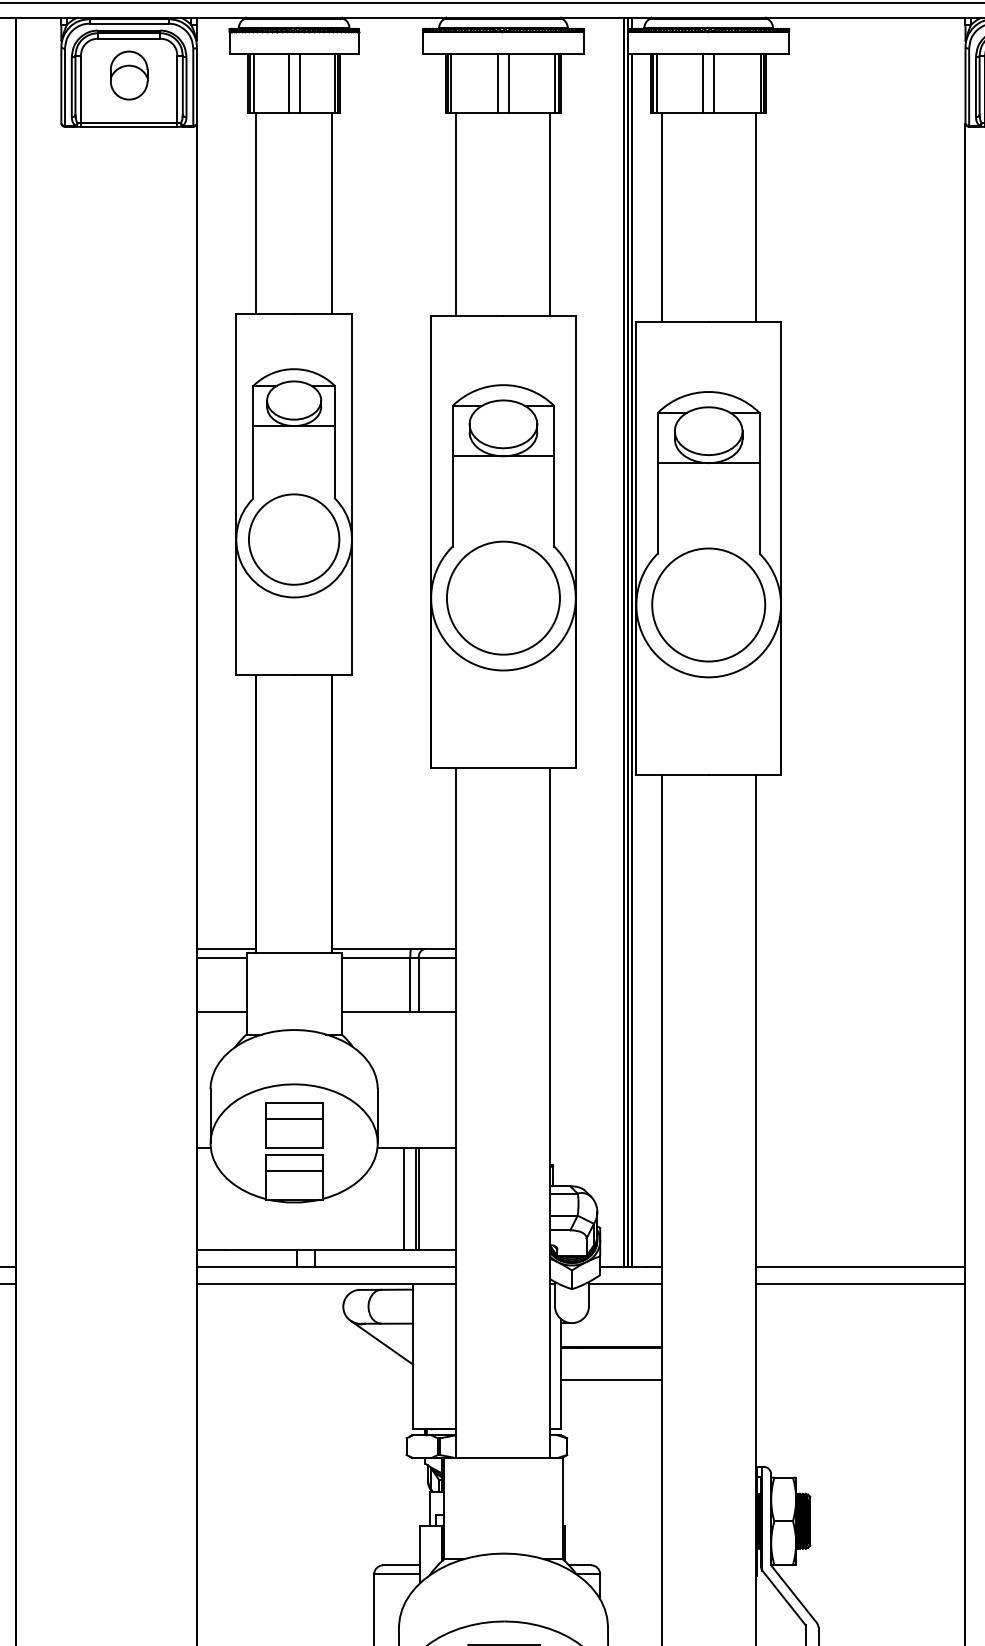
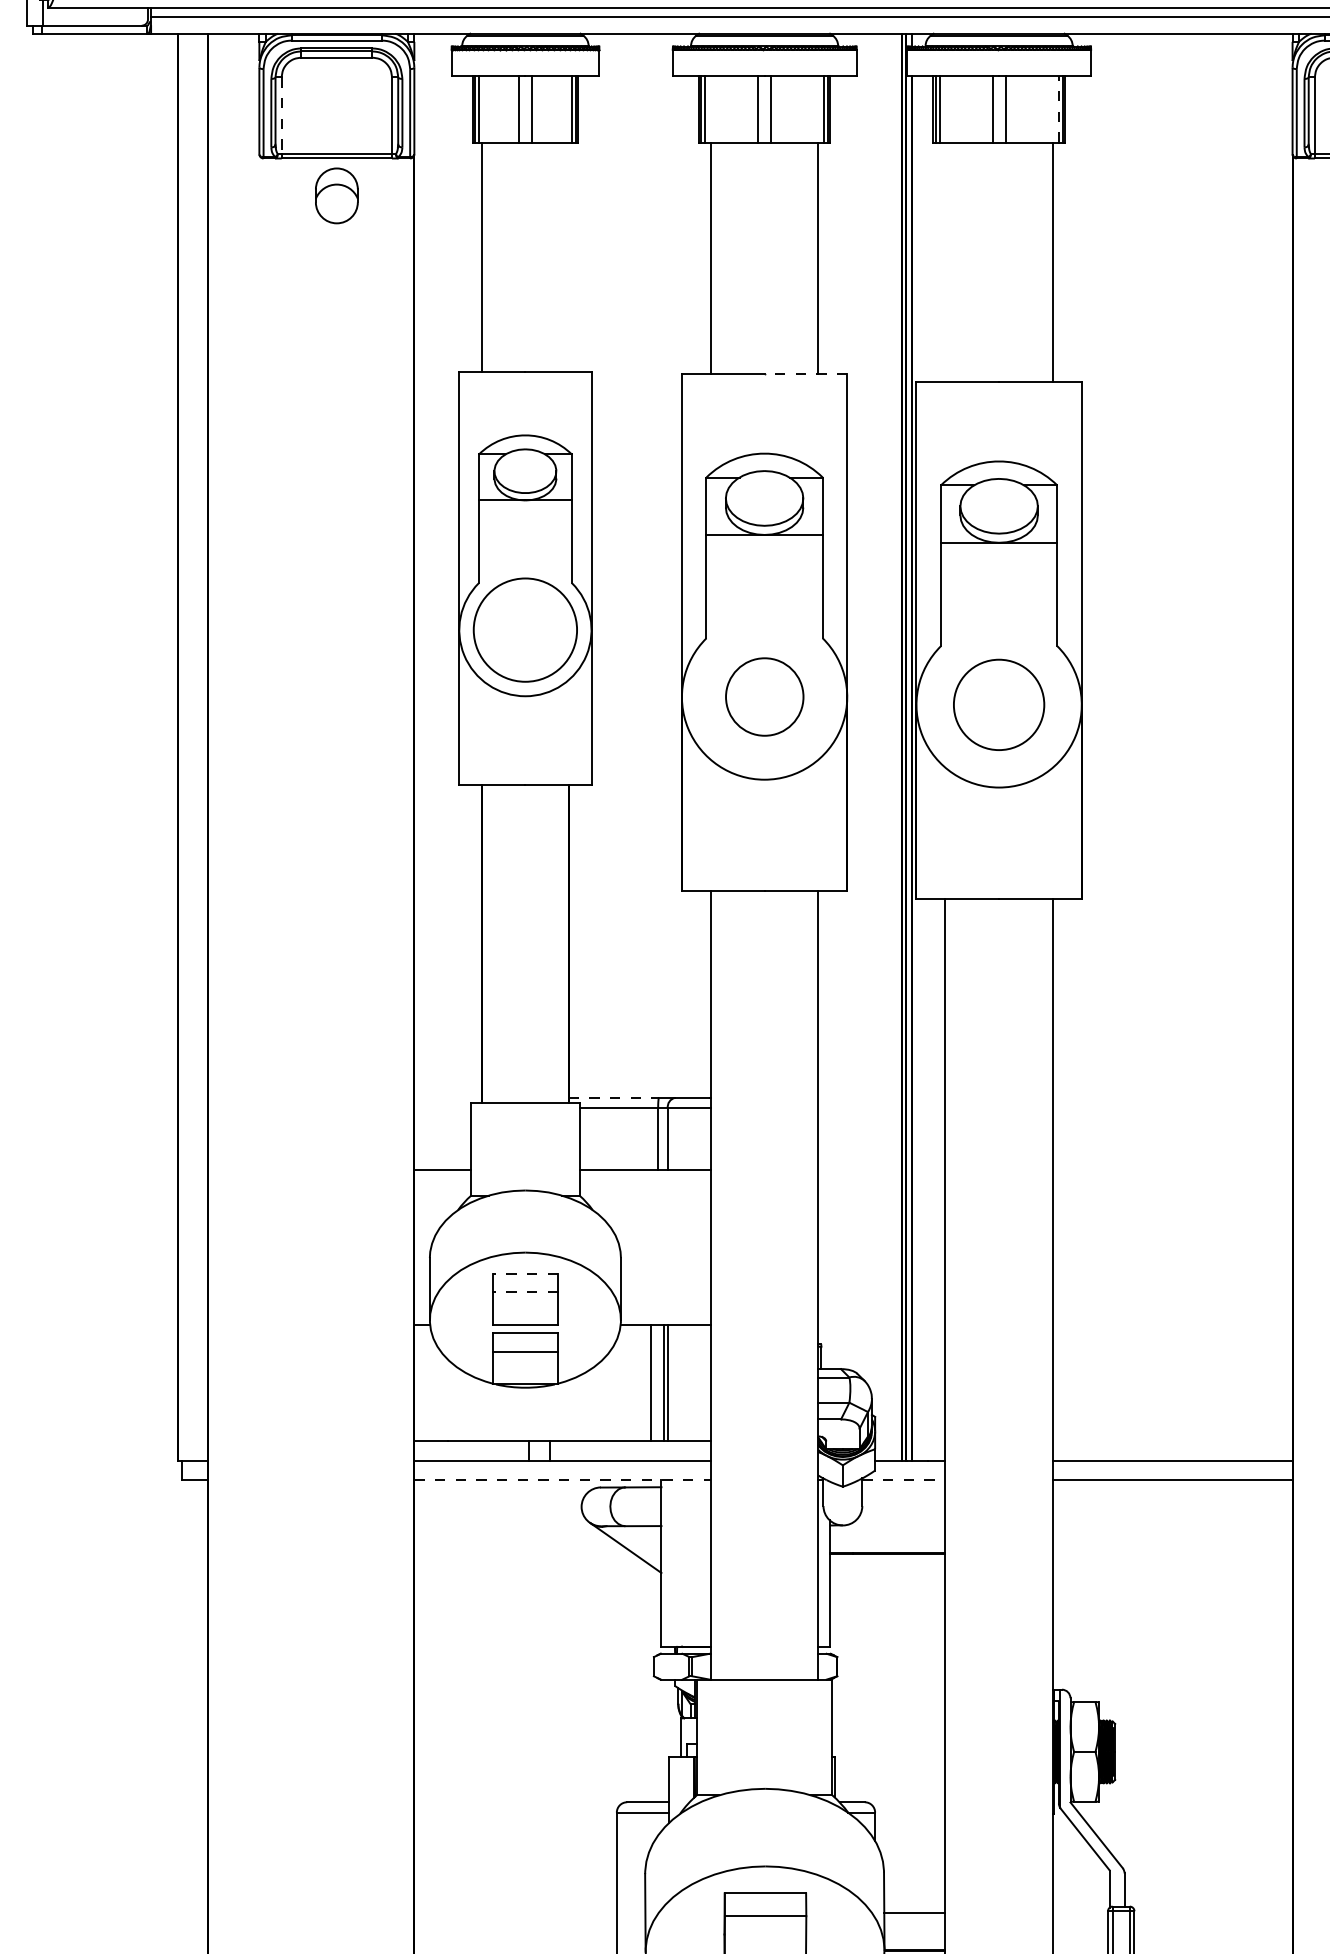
part: (128, 75) -> (336, 195), moved
line: (760, 83) -> (1058, 109), solid -> dashed
line: (80, 90) -> (281, 116), solid -> dashed
line: (331, 212) -> (568, 256), removed
line: (661, 217) -> (945, 262), removed
line: (539, 315) -> (805, 374), solid -> dashed
circle: (503, 597) -> (764, 696), size x0.6
circle: (708, 604) -> (998, 704), size x0.7
line: (226, 948) -> (448, 1097), removed
line: (372, 948) -> (614, 1097), solid -> dashed
line: (221, 958) -> (442, 1108), removed
line: (294, 1103) -> (525, 1274), solid -> dashed
line: (294, 1119) -> (525, 1292), solid -> dashed
line: (327, 1283) -> (563, 1480), solid -> dashed
line: (625, 1283) -> (903, 1480), solid -> dashed
line: (611, 1380) -> (887, 1590), removed

